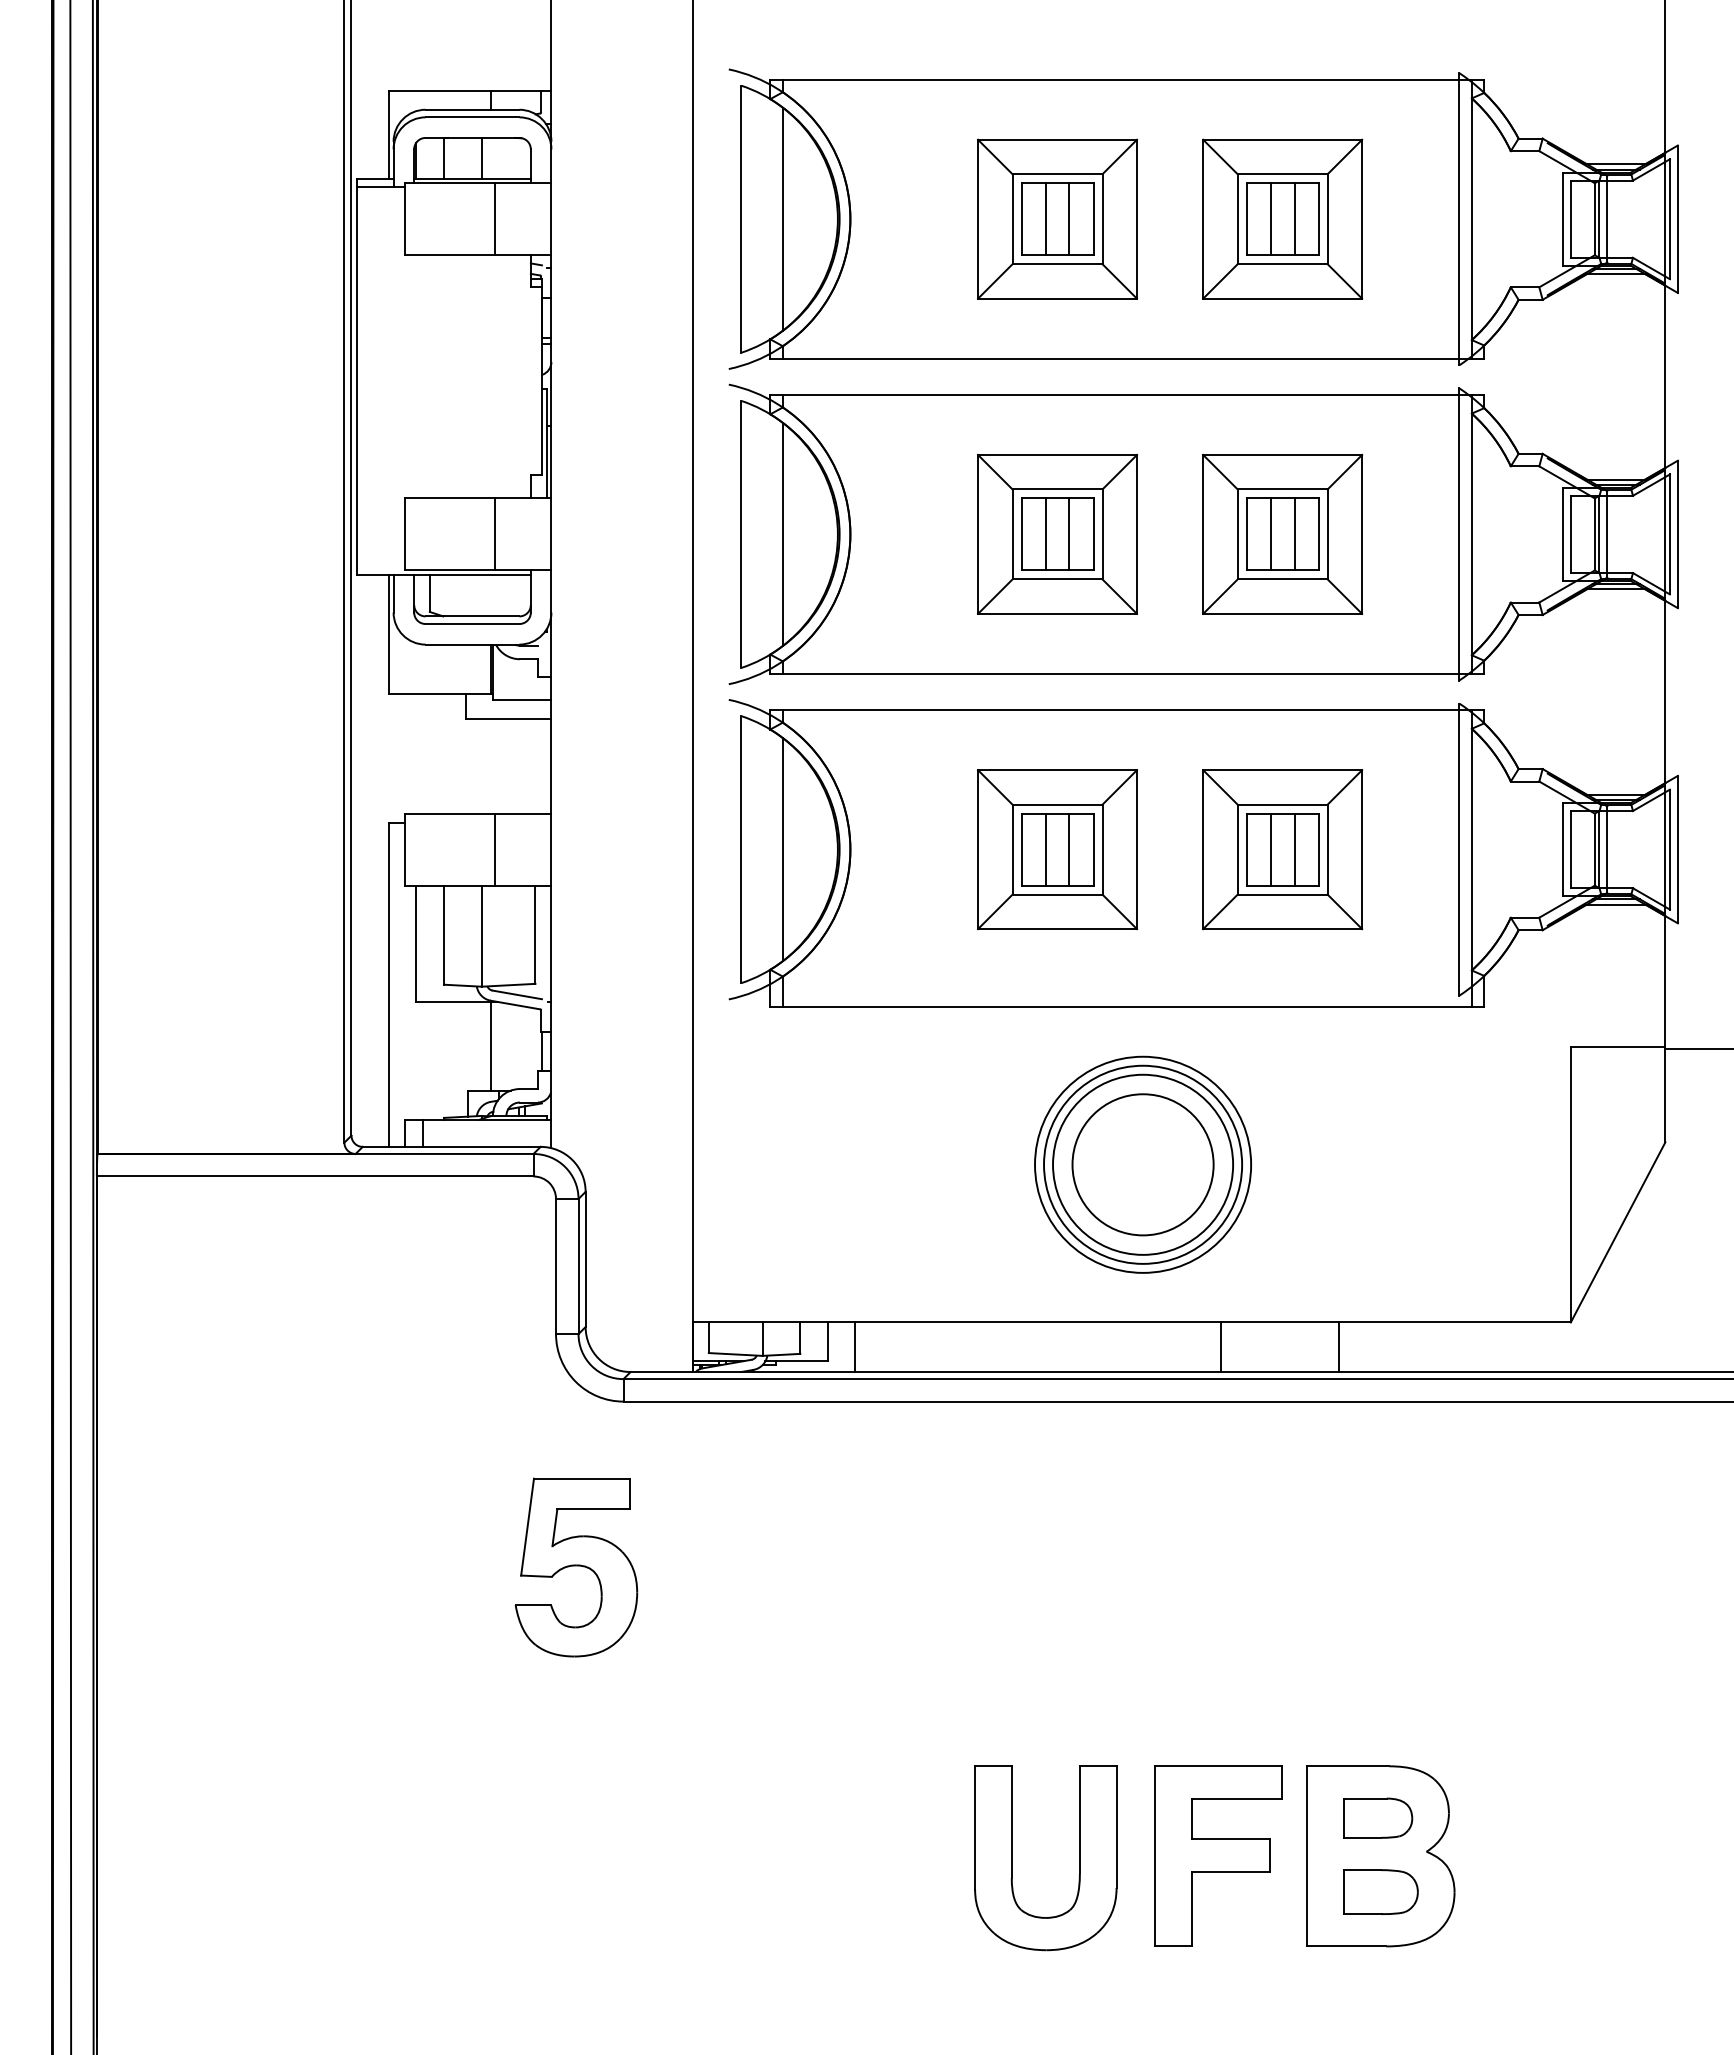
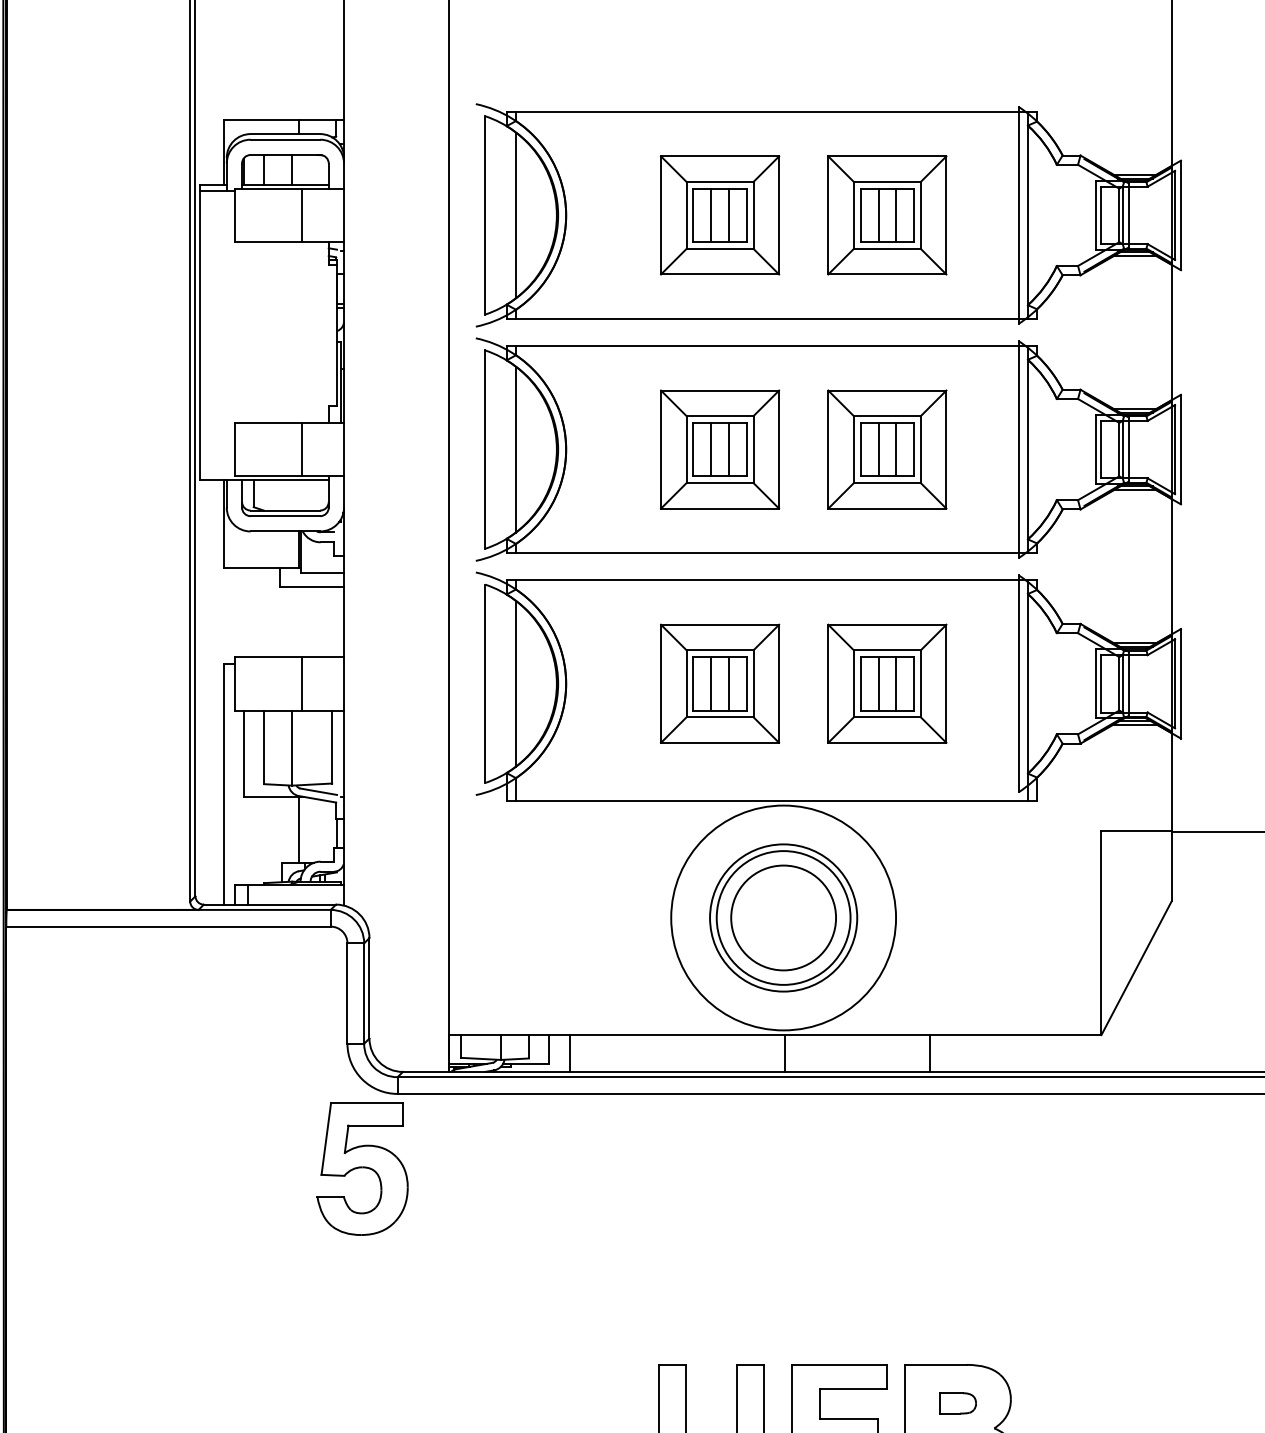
circle: (1143, 1164) -> (783, 917), size x1.4
line: (1221, 1347) -> (784, 1053), moved
part: (576, 1567) -> (362, 1168), moved
part: (1378, 1817) -> (958, 1402), size x0.7

